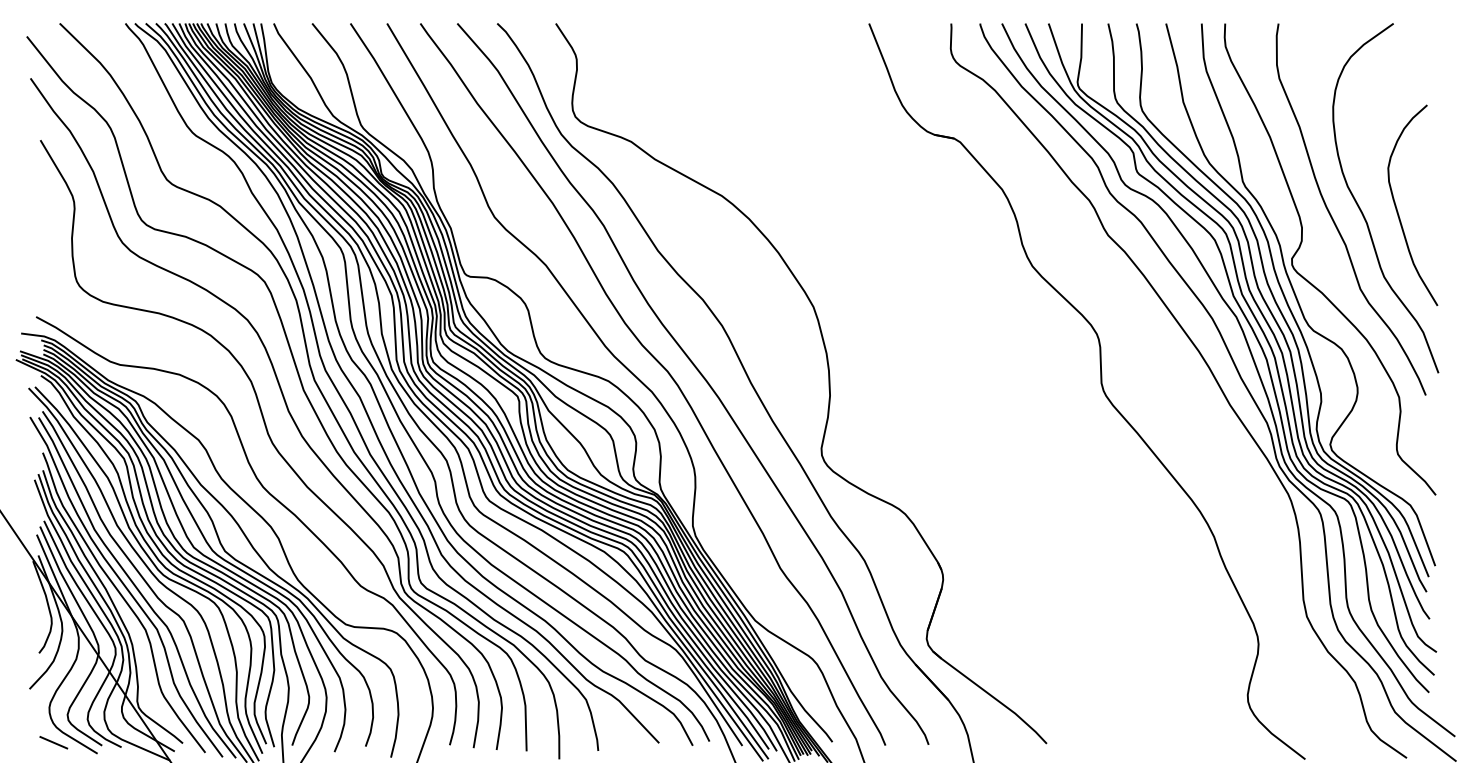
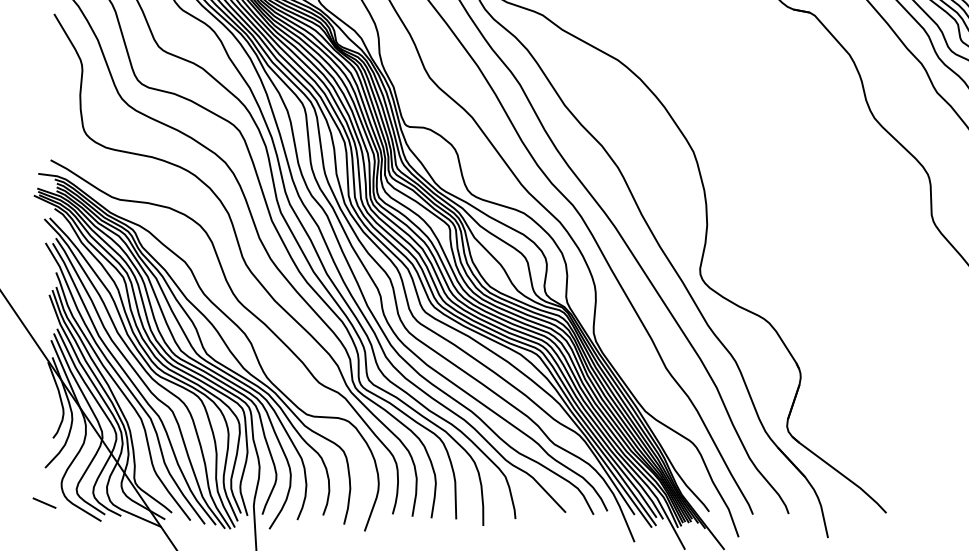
line: (53, 742) -> (44, 502), moved

